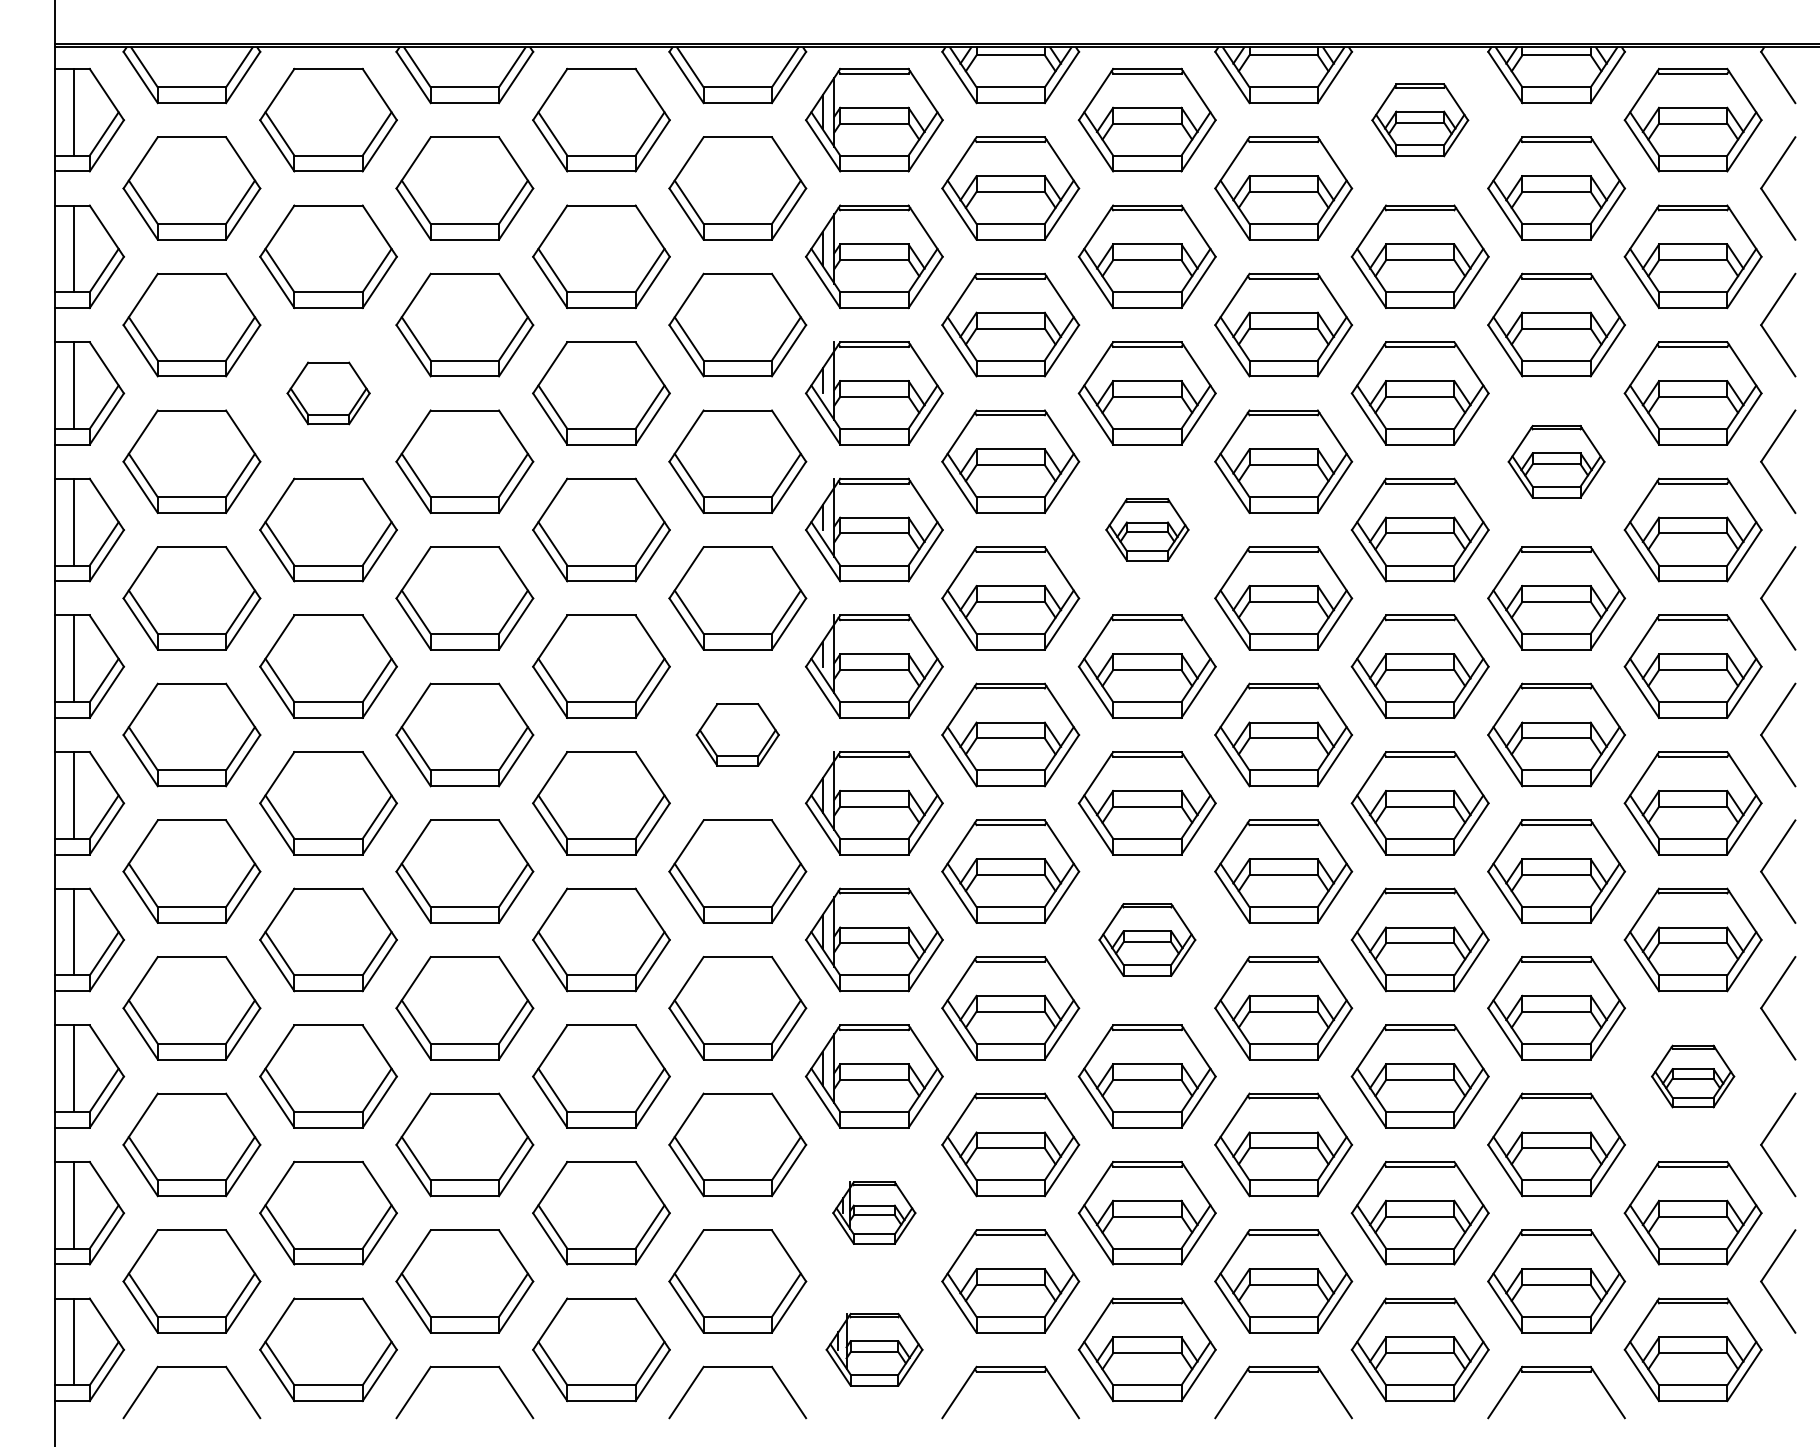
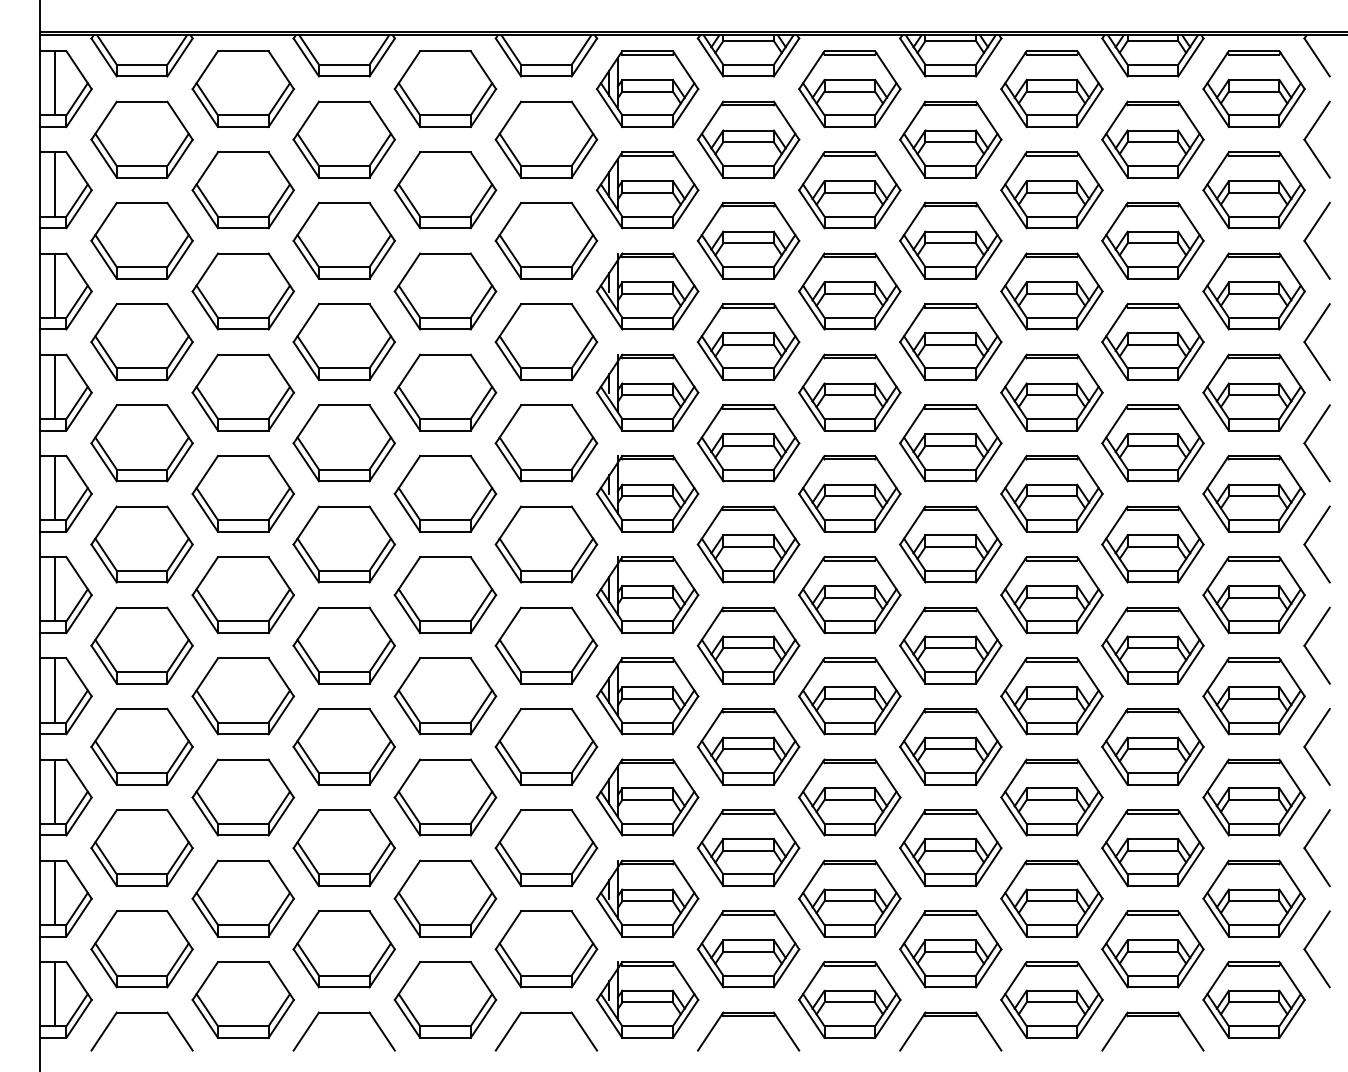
part: (1419, 120) -> (1051, 89), size x1.43
part: (328, 393) -> (243, 291), size x1.67
part: (1555, 462) -> (1152, 342), size x1.43
part: (1146, 529) -> (849, 392), size x1.67
part: (737, 734) -> (546, 544), size x1.67
part: (1146, 940) -> (849, 696), size x1.43
part: (1692, 1076) -> (1253, 797), size x1.67
part: (874, 1212) -> (647, 898), size x1.67
part: (874, 1349) -> (647, 999), size x1.43

